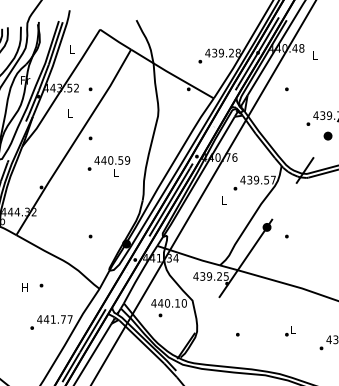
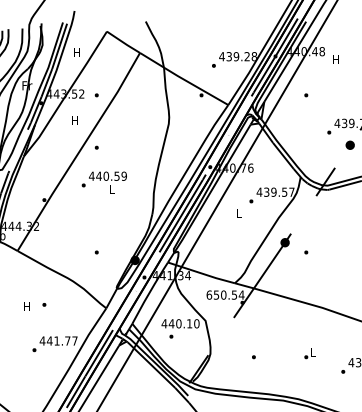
text: (71, 49) -> (76, 52), L -> H
text: (314, 55) -> (335, 59), L -> H
text: (69, 112) -> (74, 120), L -> H
text: (108, 166) -> (103, 182), moved
text: (211, 275) -> (225, 294), 439.25 -> 650.54

